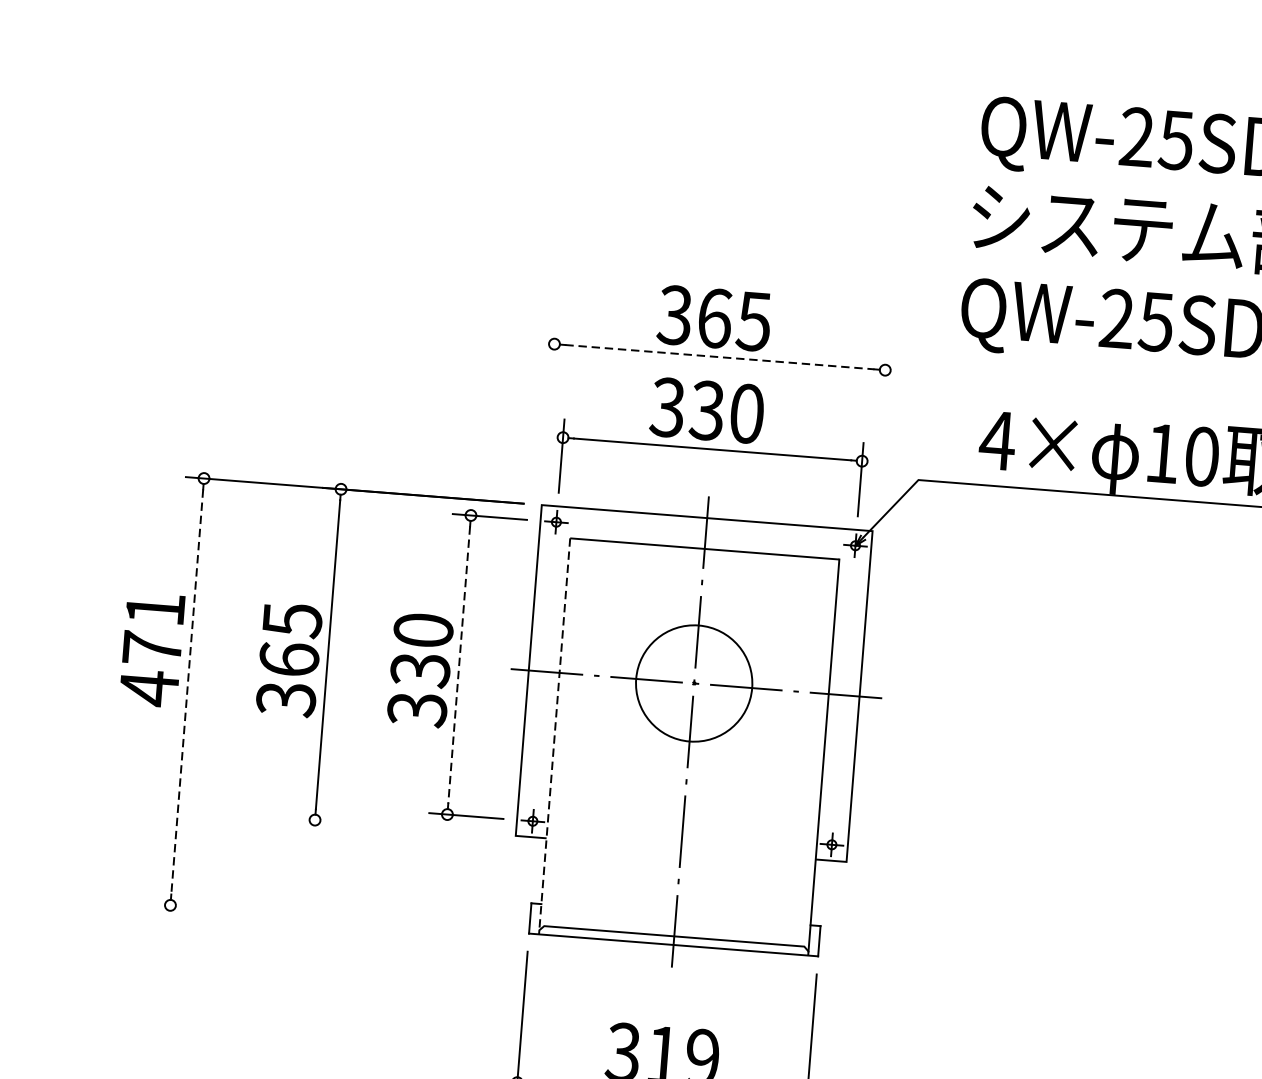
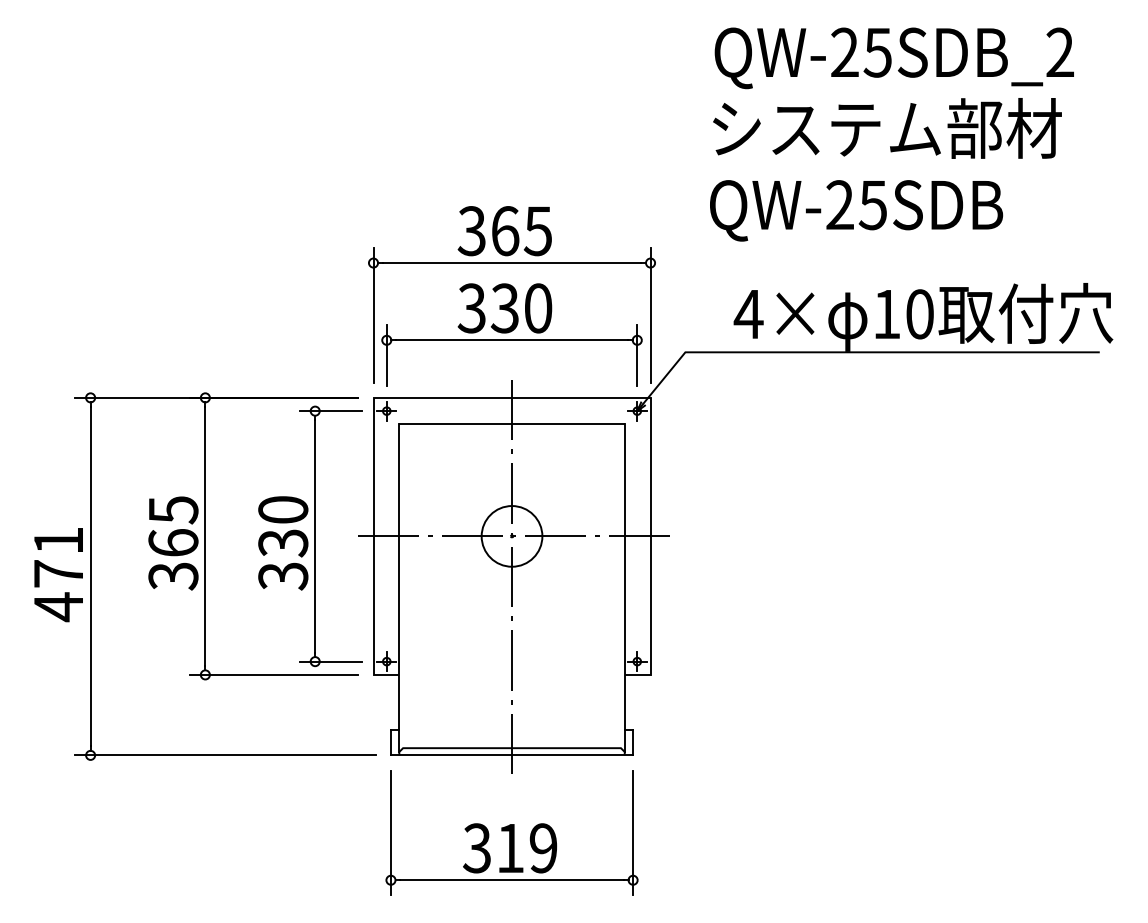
line: (720, 357) -> (512, 263), dashed -> solid
line: (549, 405) -> (373, 314), added
line: (880, 431) -> (650, 314), added
text: (151, 650) -> (58, 575), moved
line: (459, 665) -> (315, 536), dashed -> solid
circle: (693, 683) -> (511, 536), size x0.62
line: (187, 691) -> (90, 576), dashed -> solid
line: (554, 735) -> (399, 588), dashed -> solid
line: (397, 826) -> (274, 674), added
line: (331, 918) -> (225, 755), added

